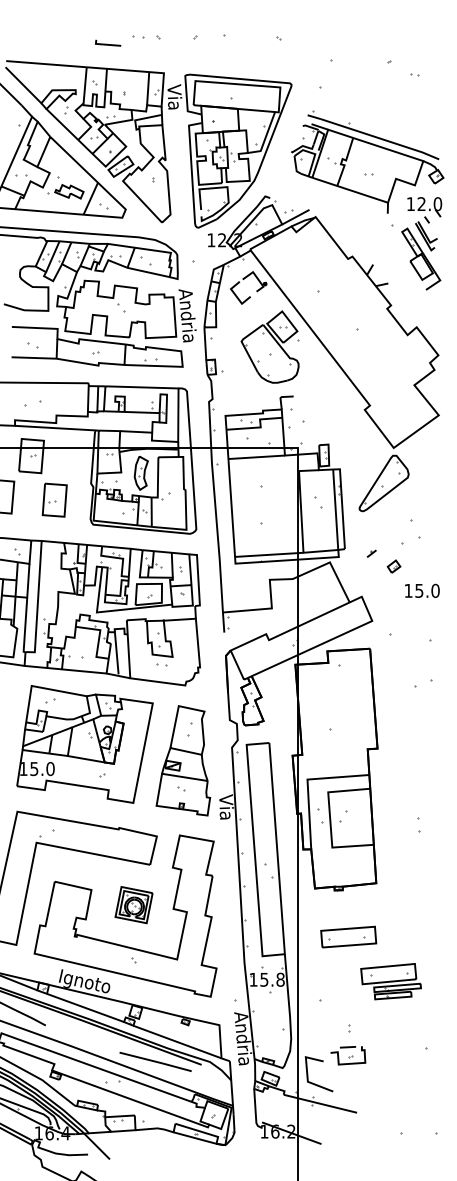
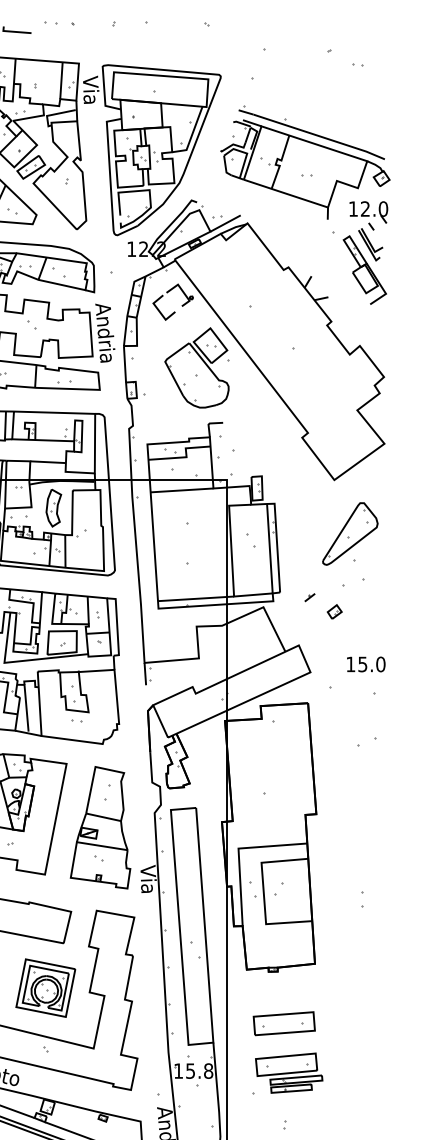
part: (383, 483) -> (349, 533), moved
text: (422, 590) -> (366, 664), moved
part: (133, 904) -> (45, 987), size x1.43
part: (390, 981) -> (288, 1073), moved

